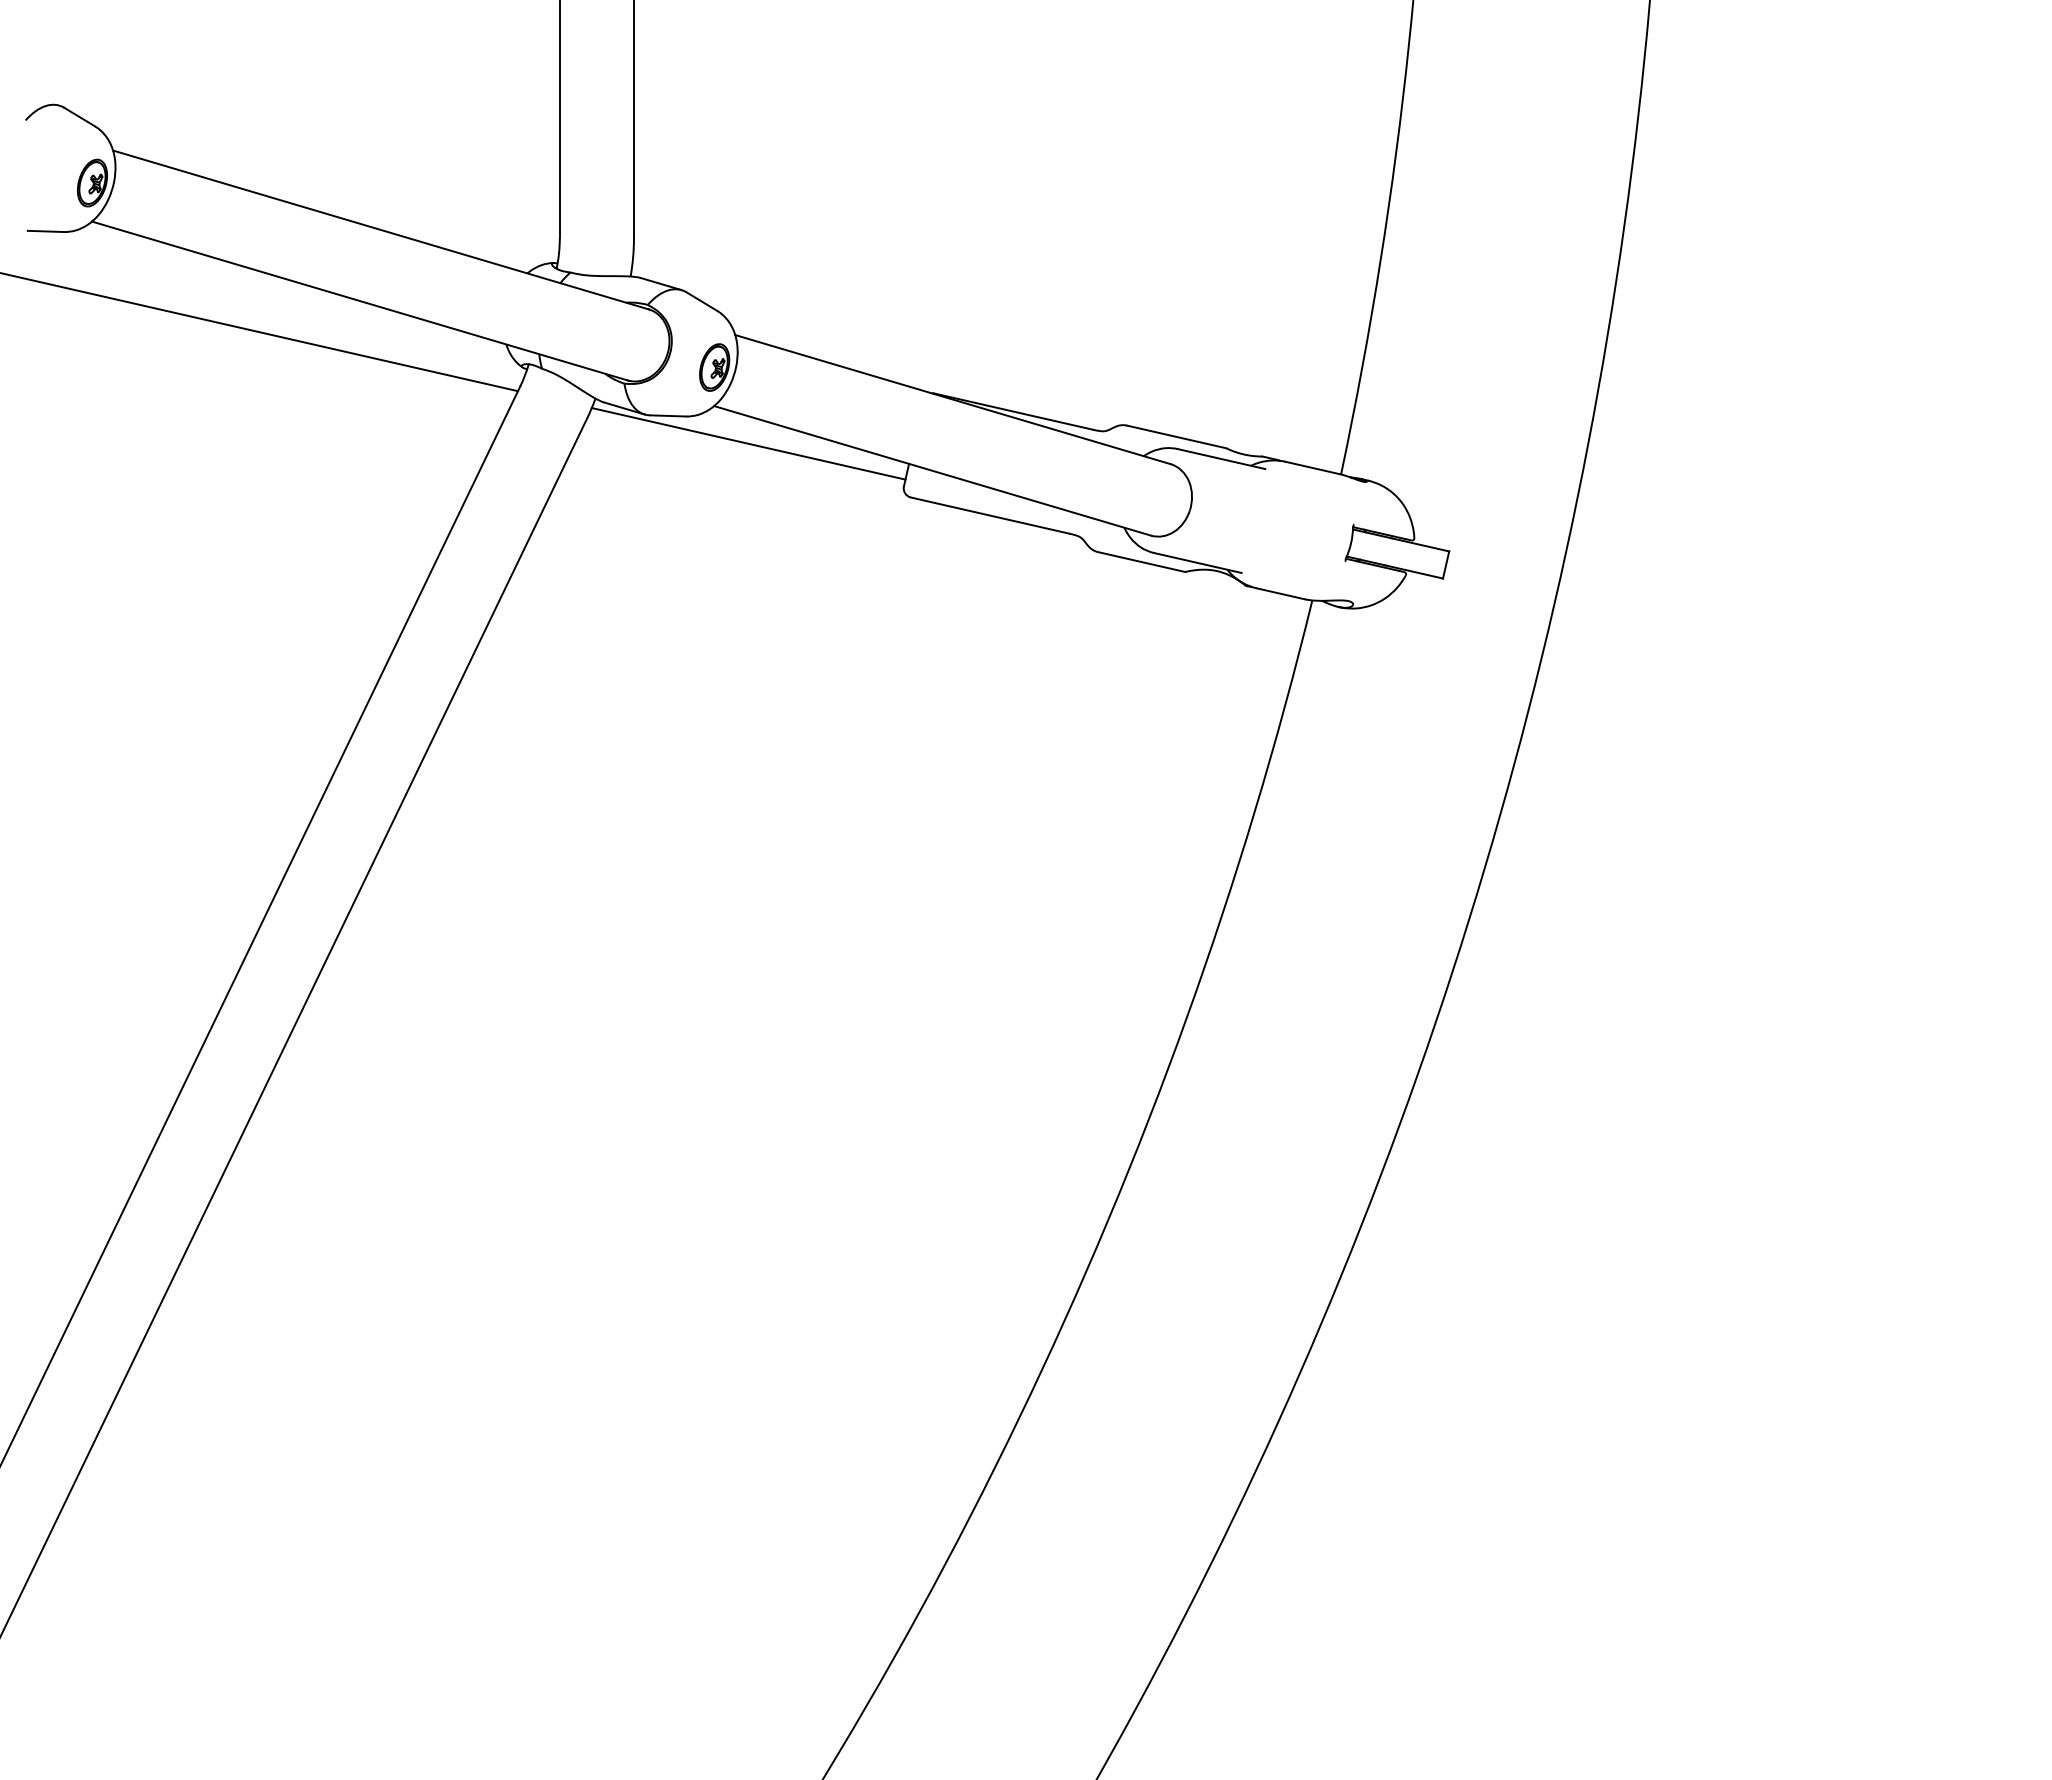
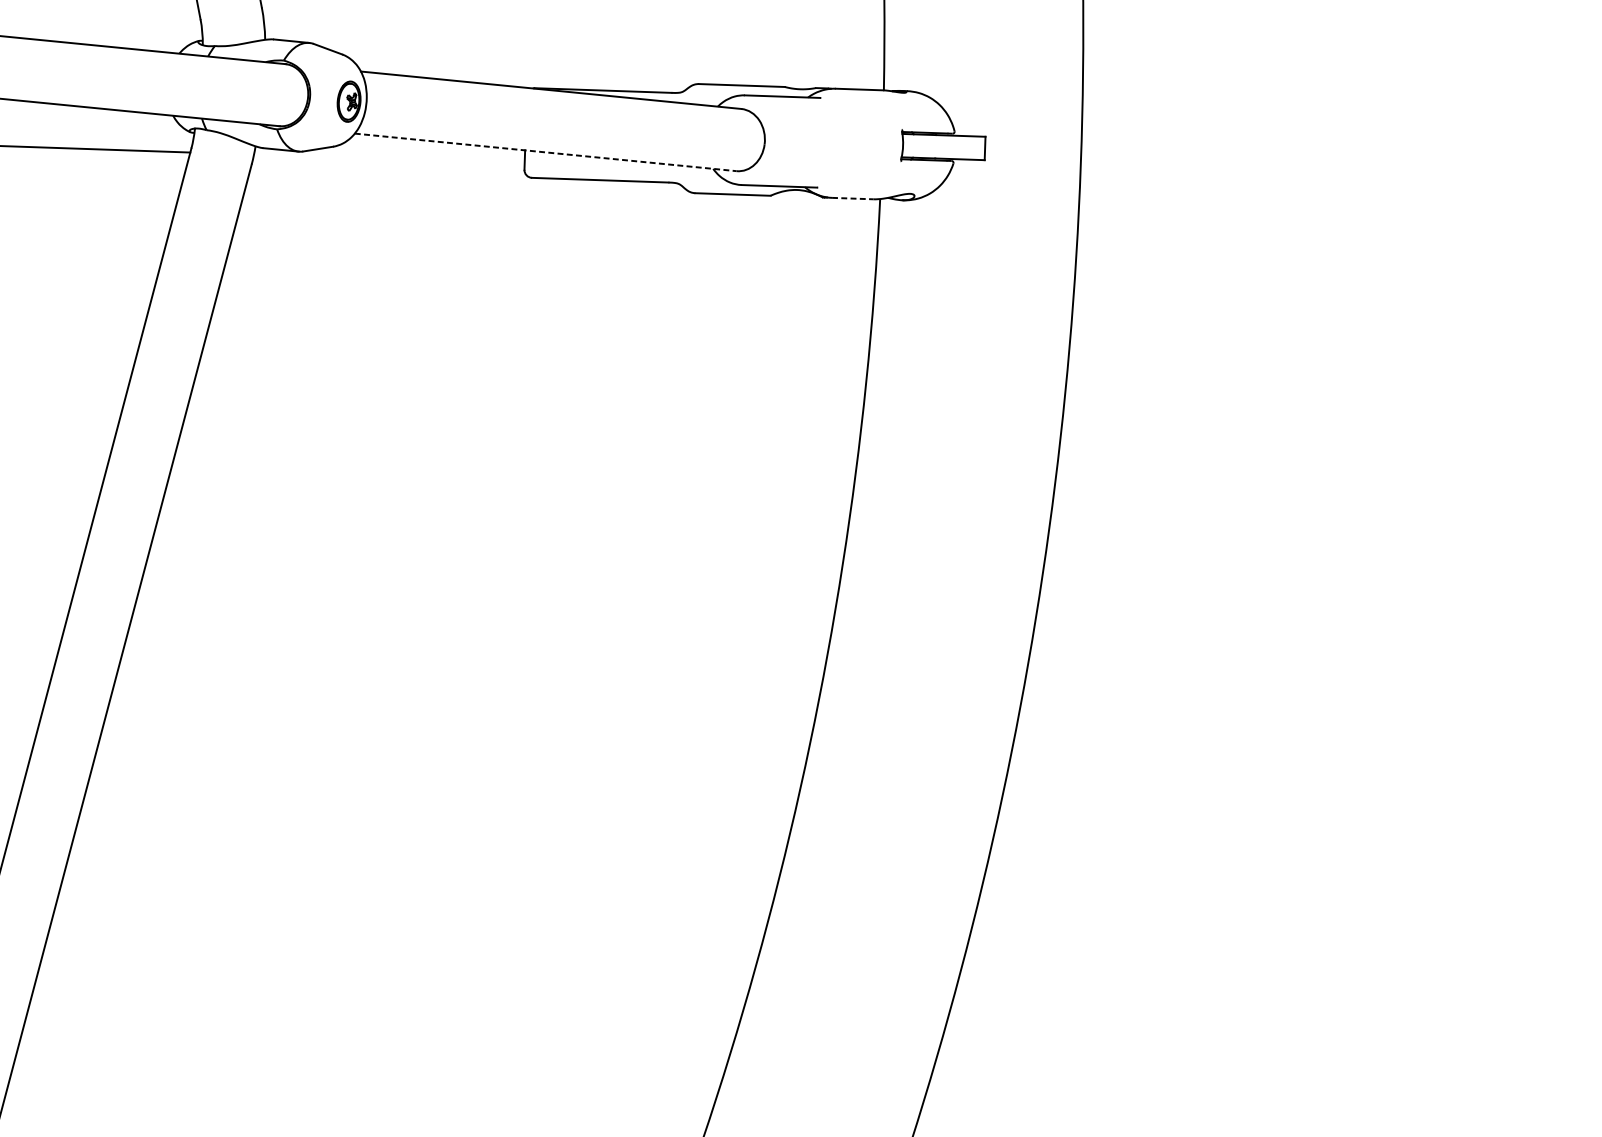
line: (748, 443) -> (389, 159), removed
line: (932, 470) -> (545, 152), solid -> dashed
line: (1280, 593) -> (852, 198), solid -> dashed

